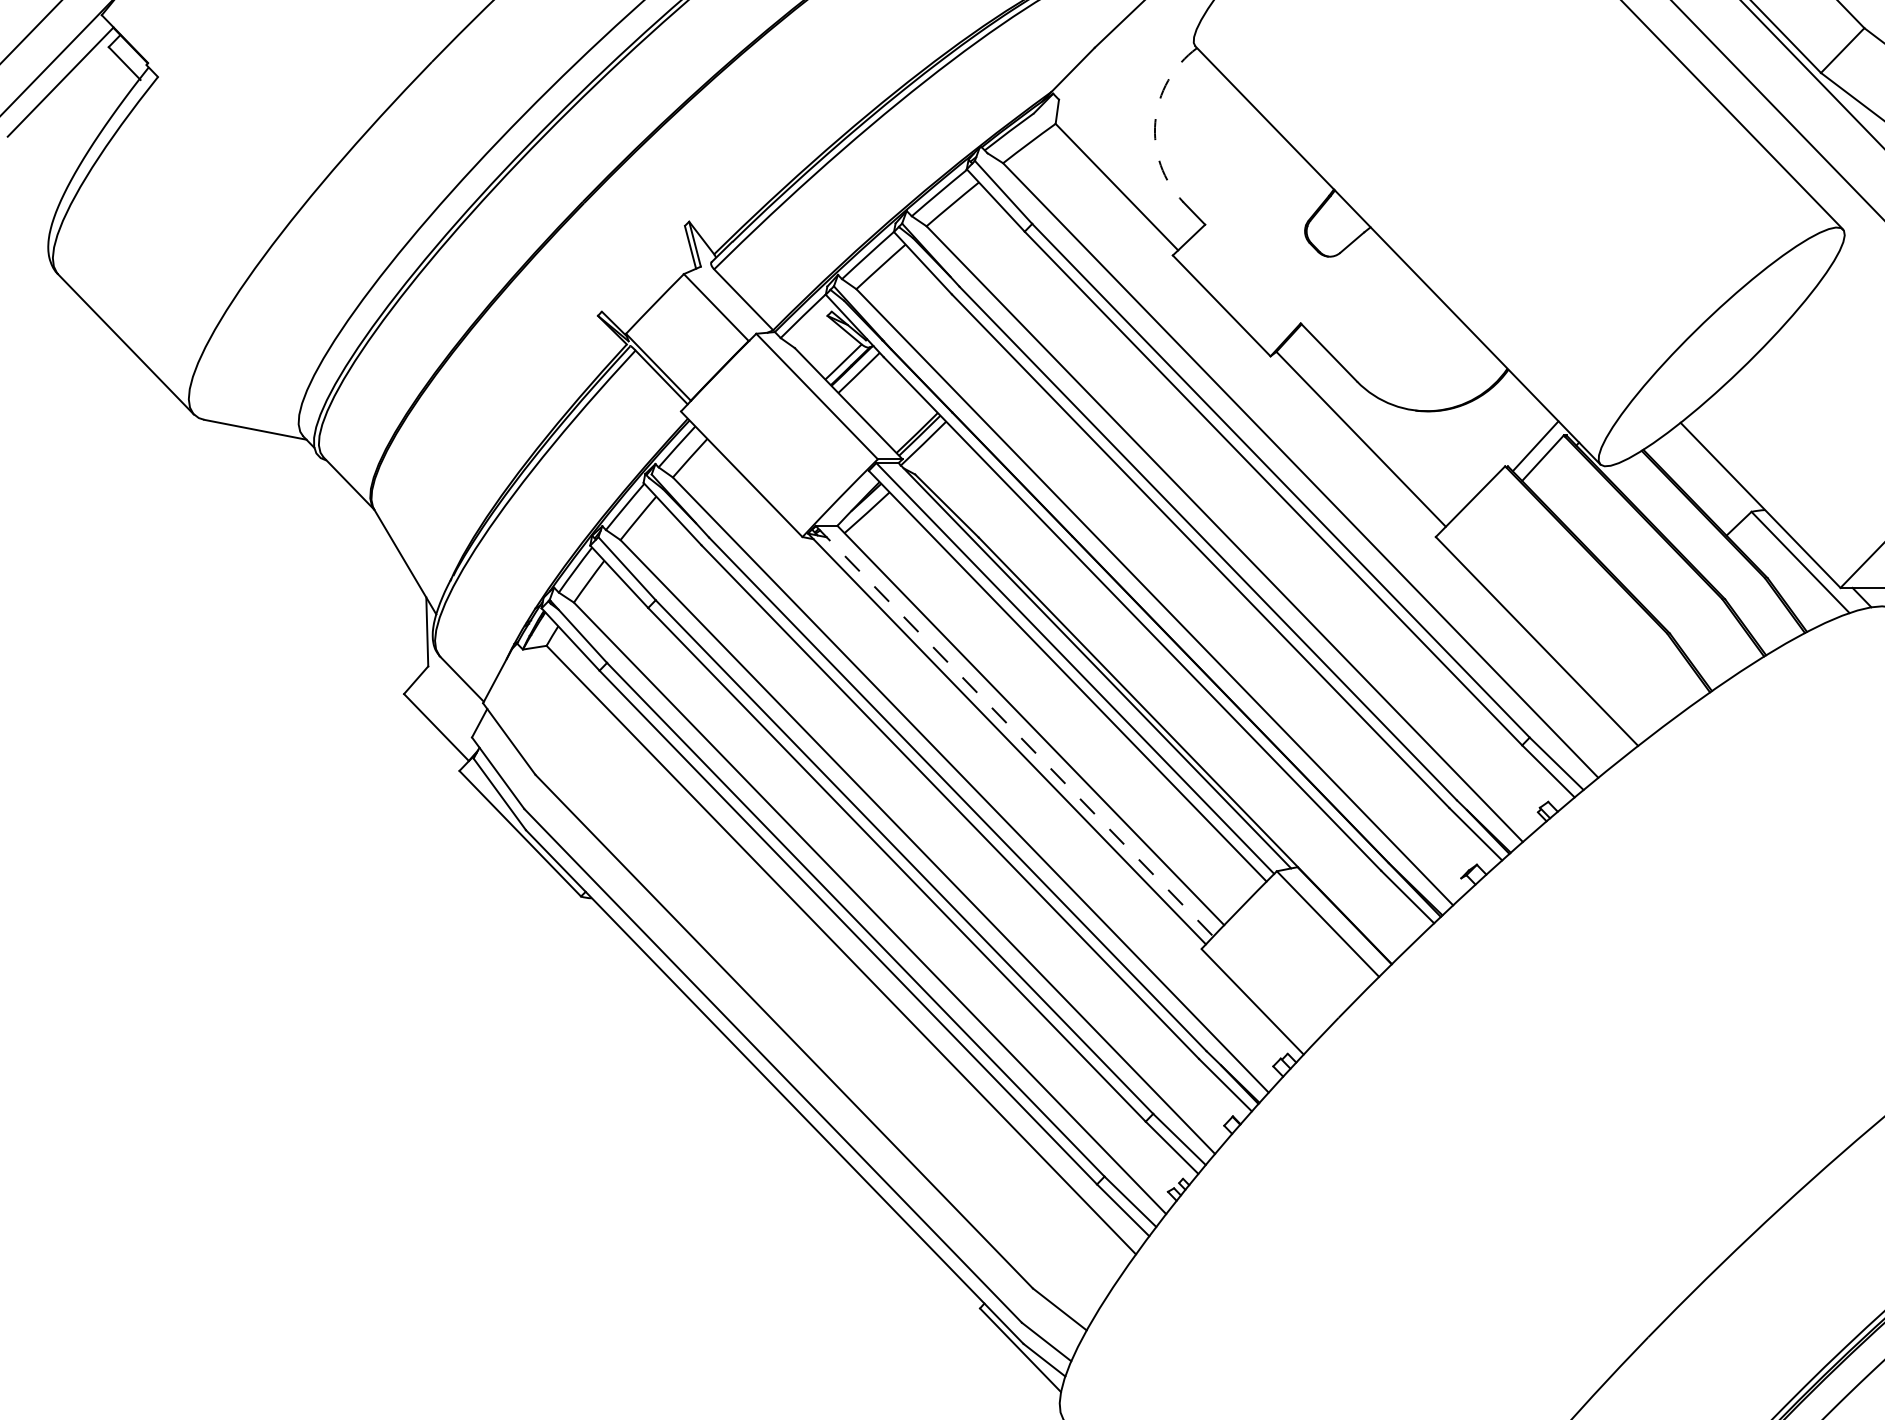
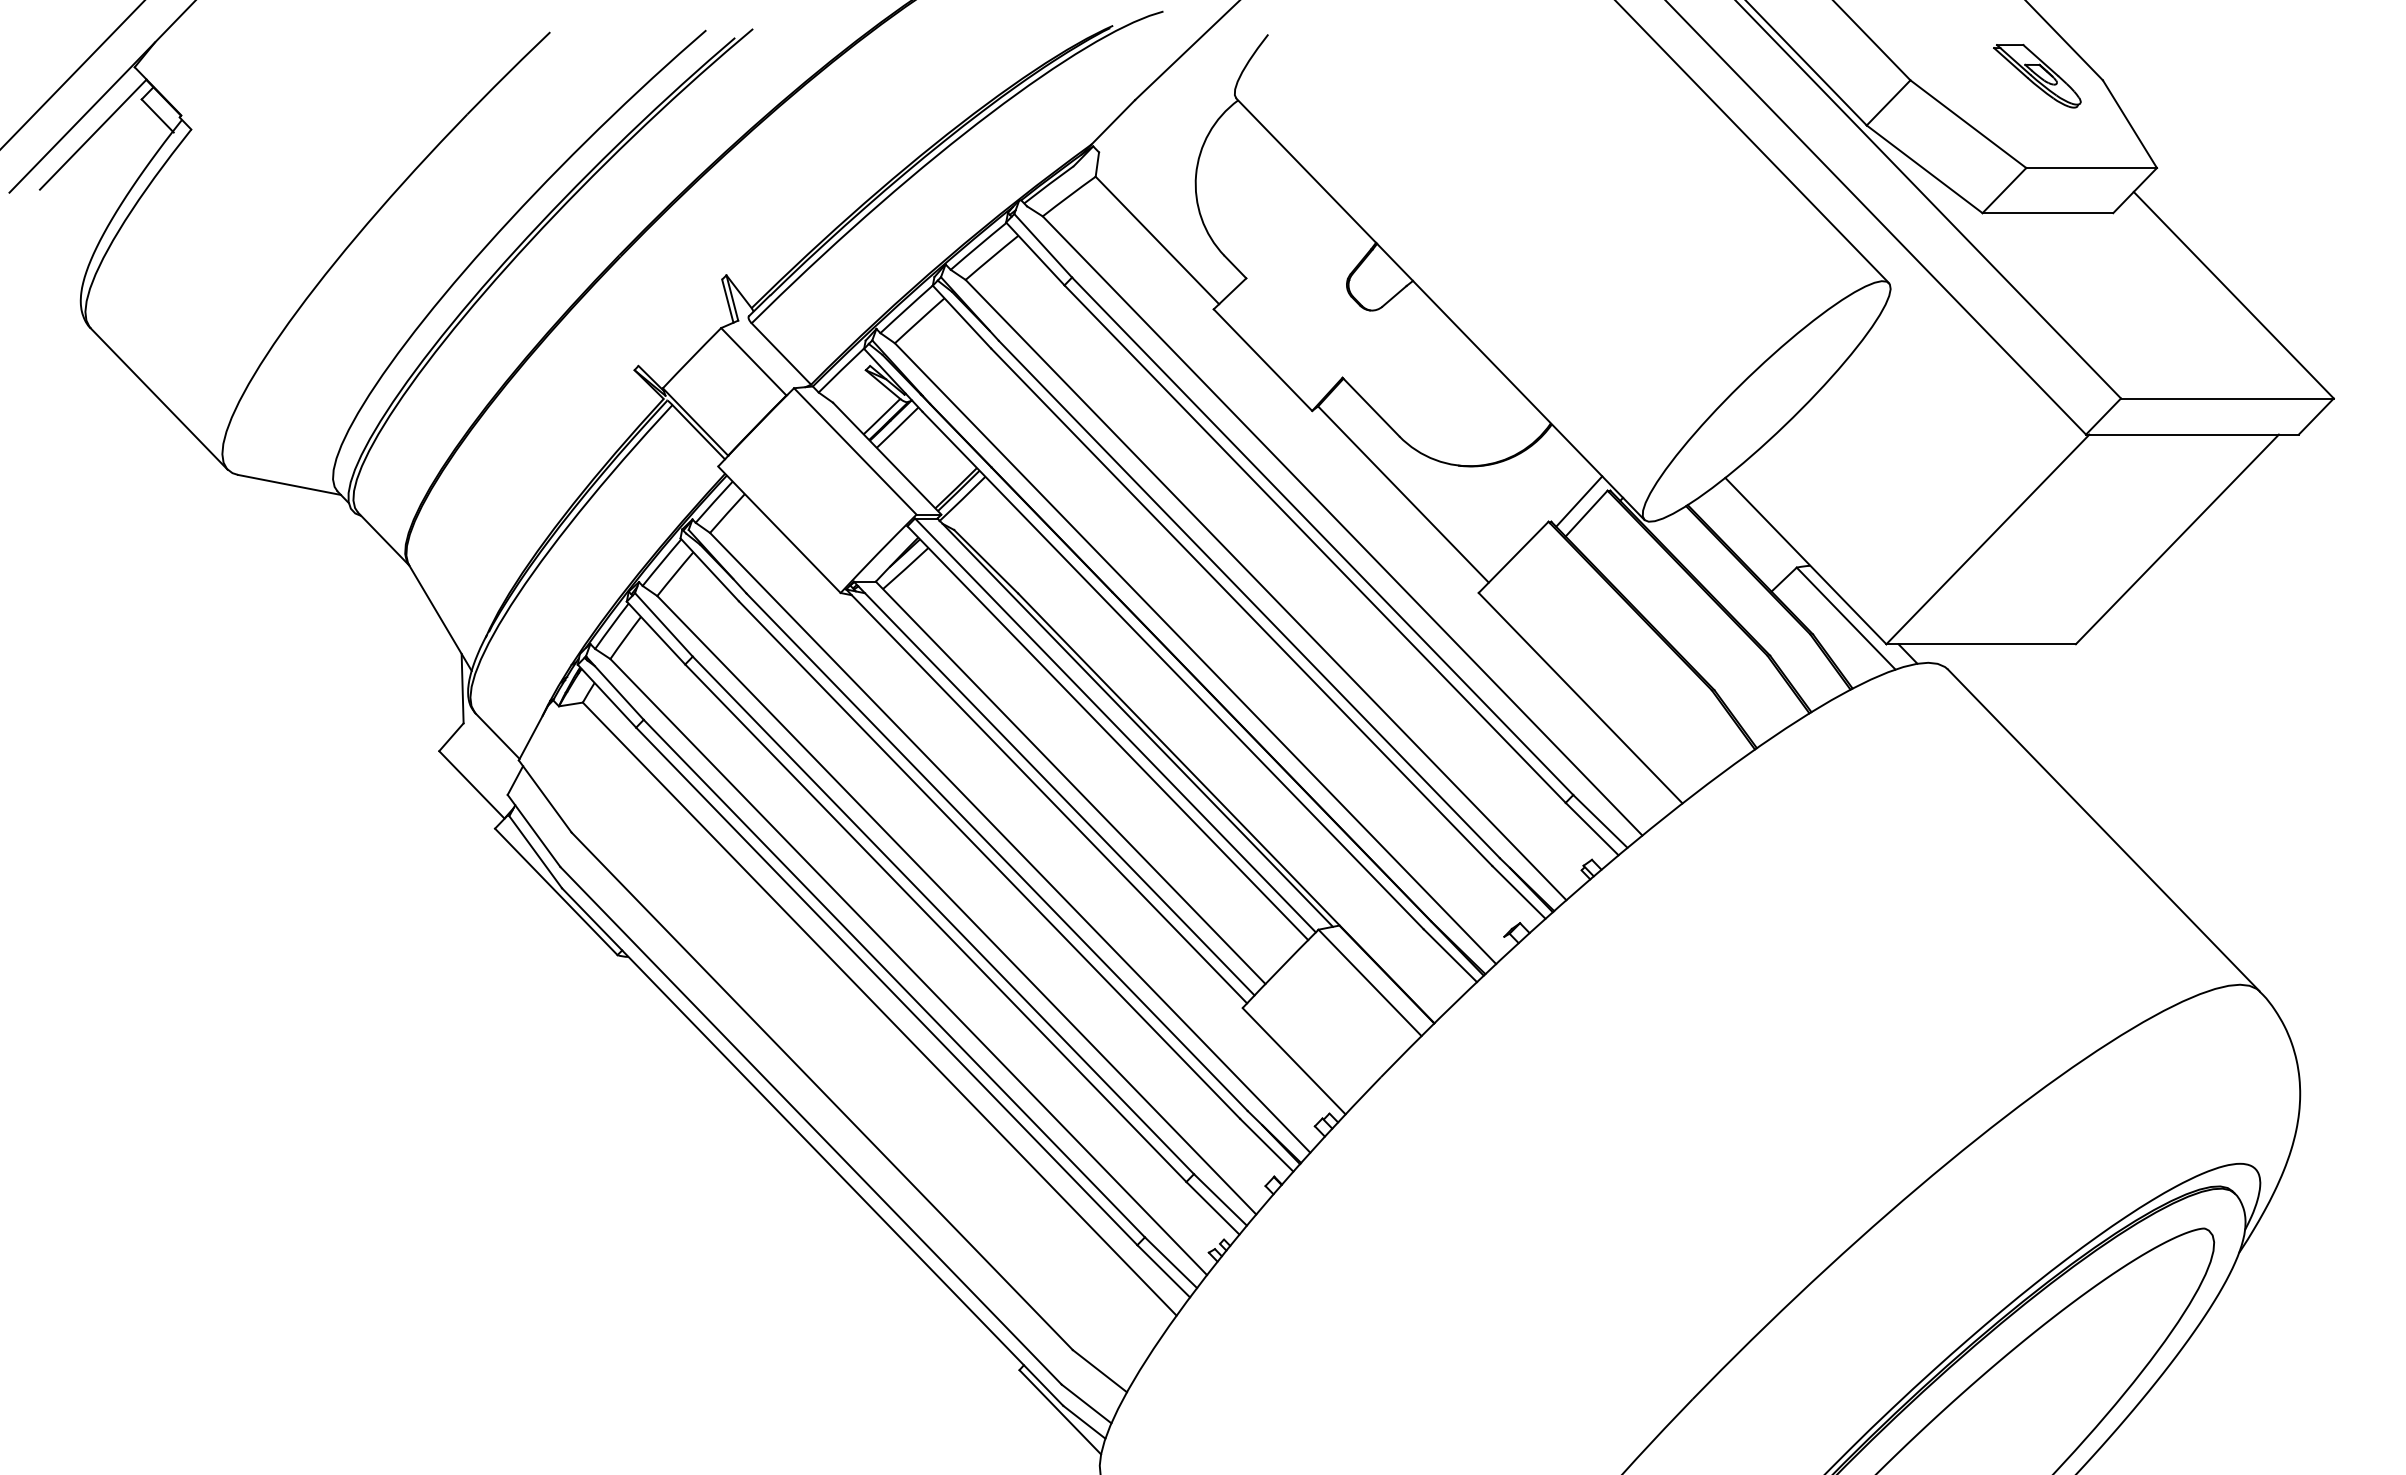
arc: (1155, 122) -> (1196, 175), dashed -> solid
line: (1014, 731) -> (1054, 788), dashed -> solid

